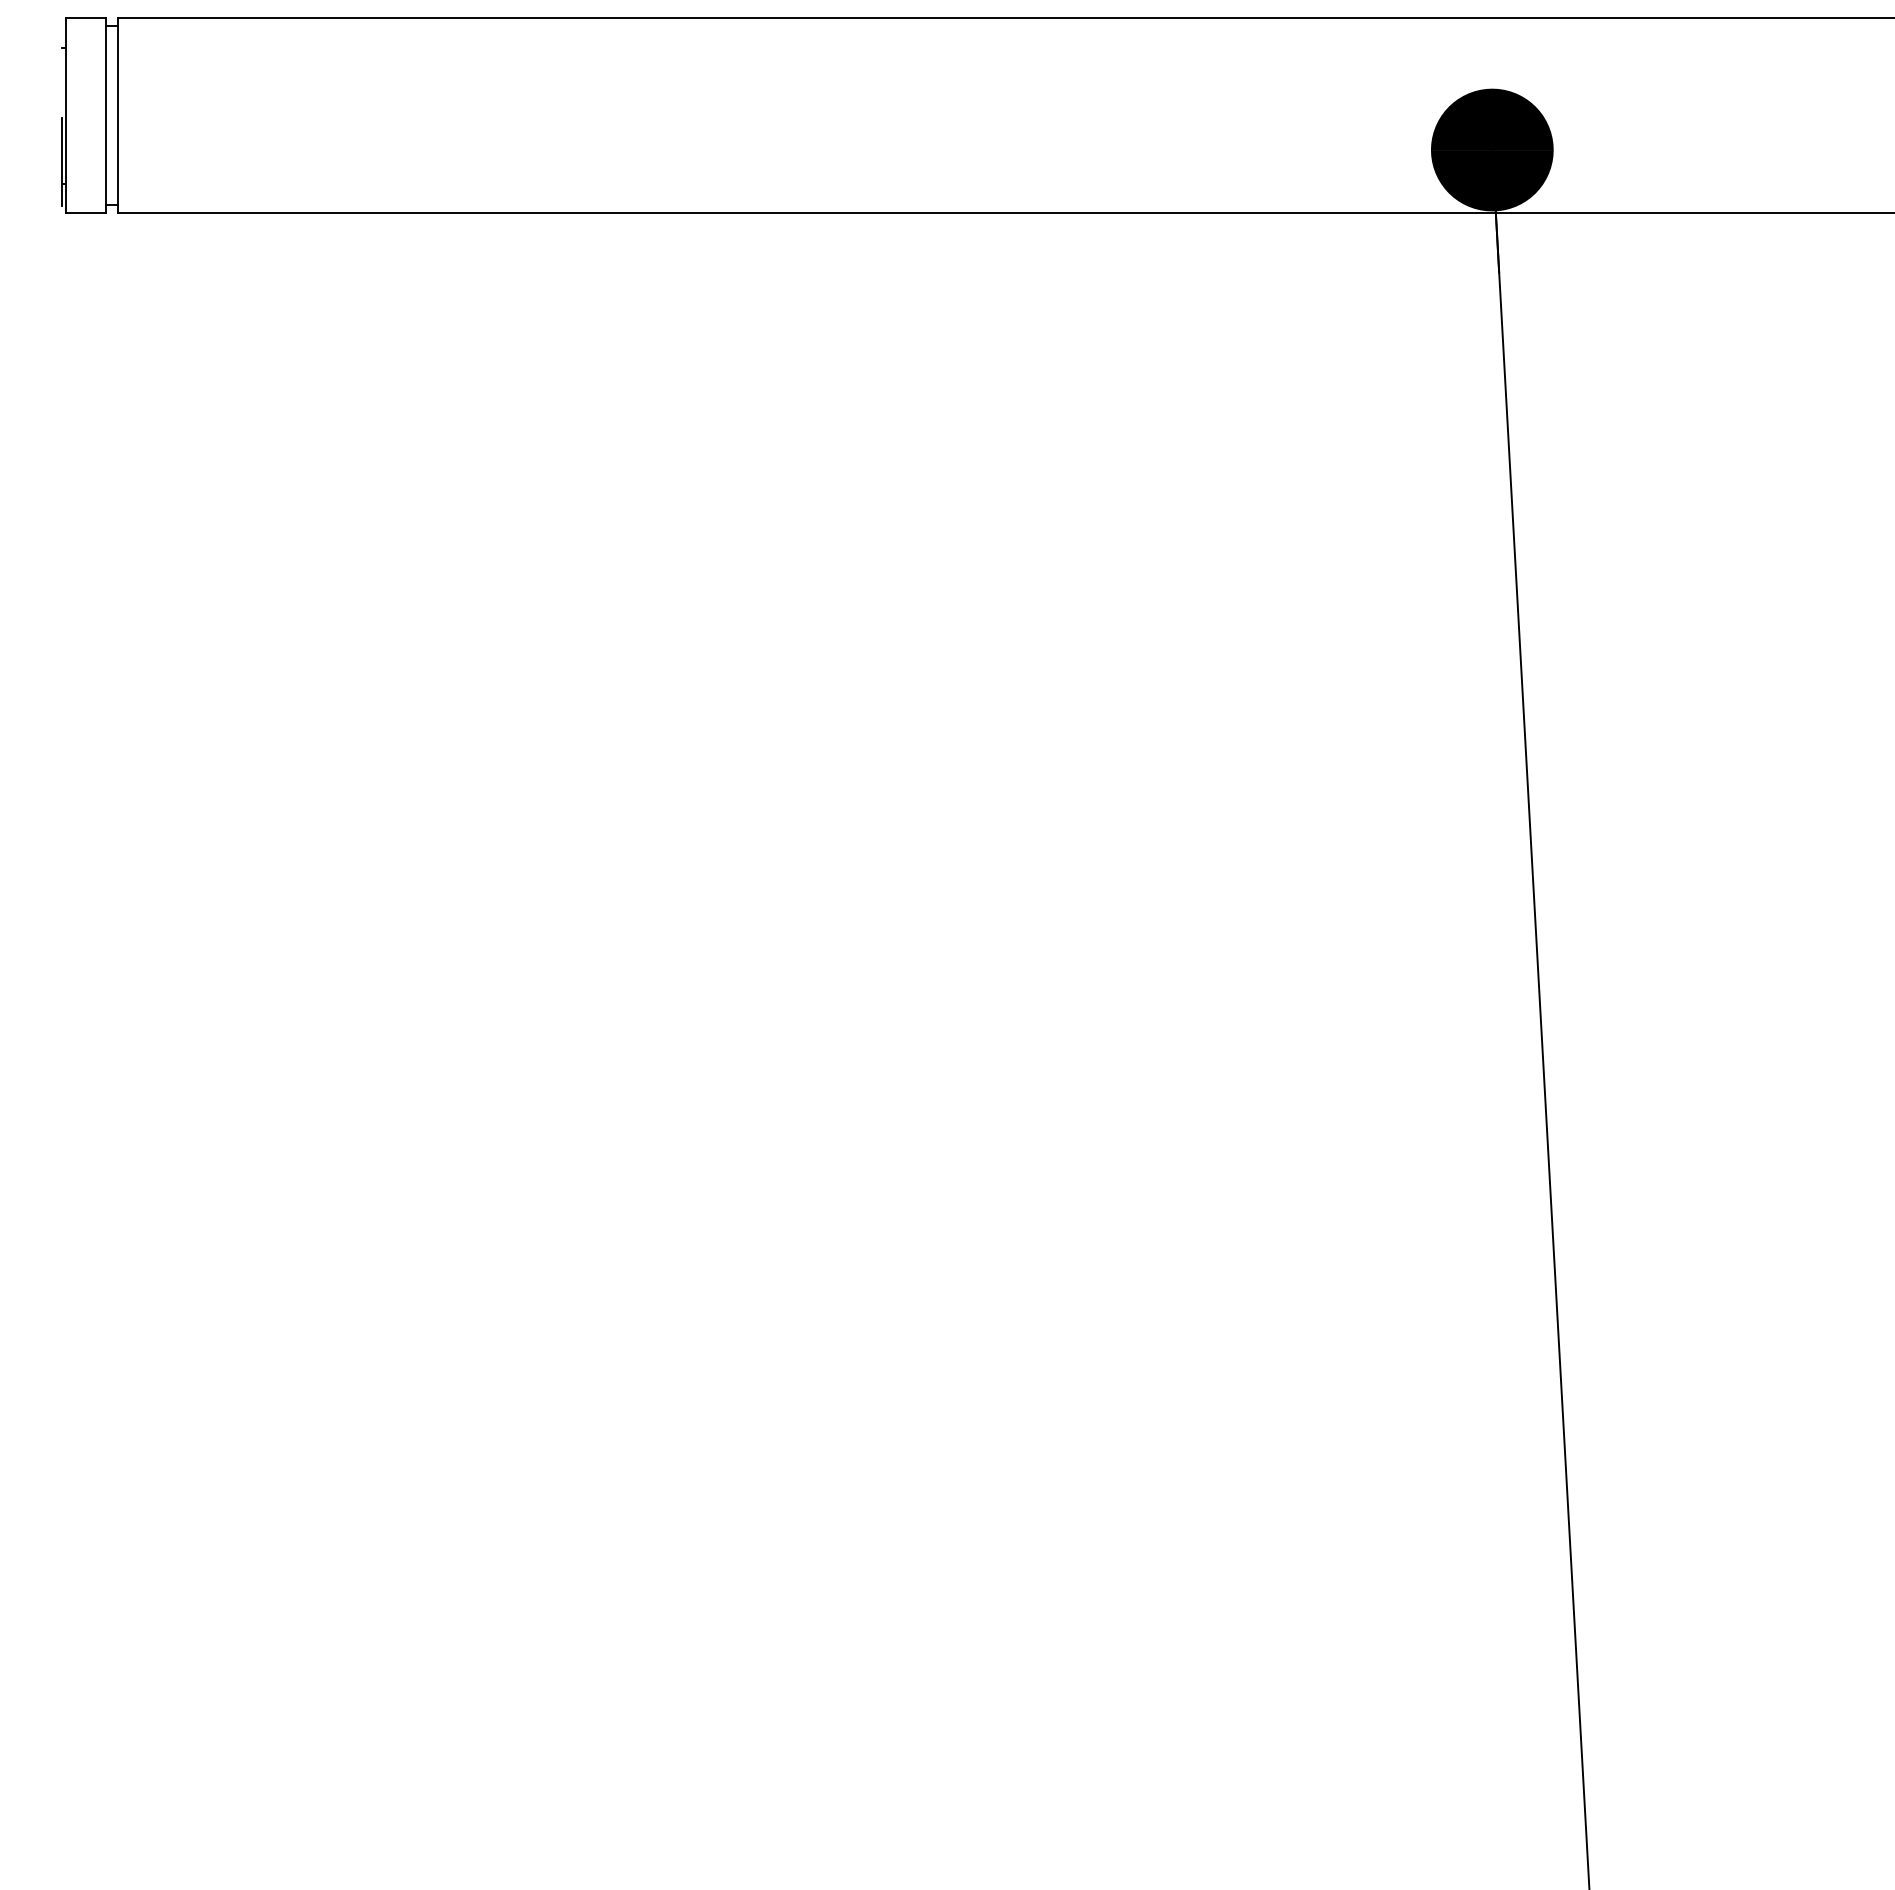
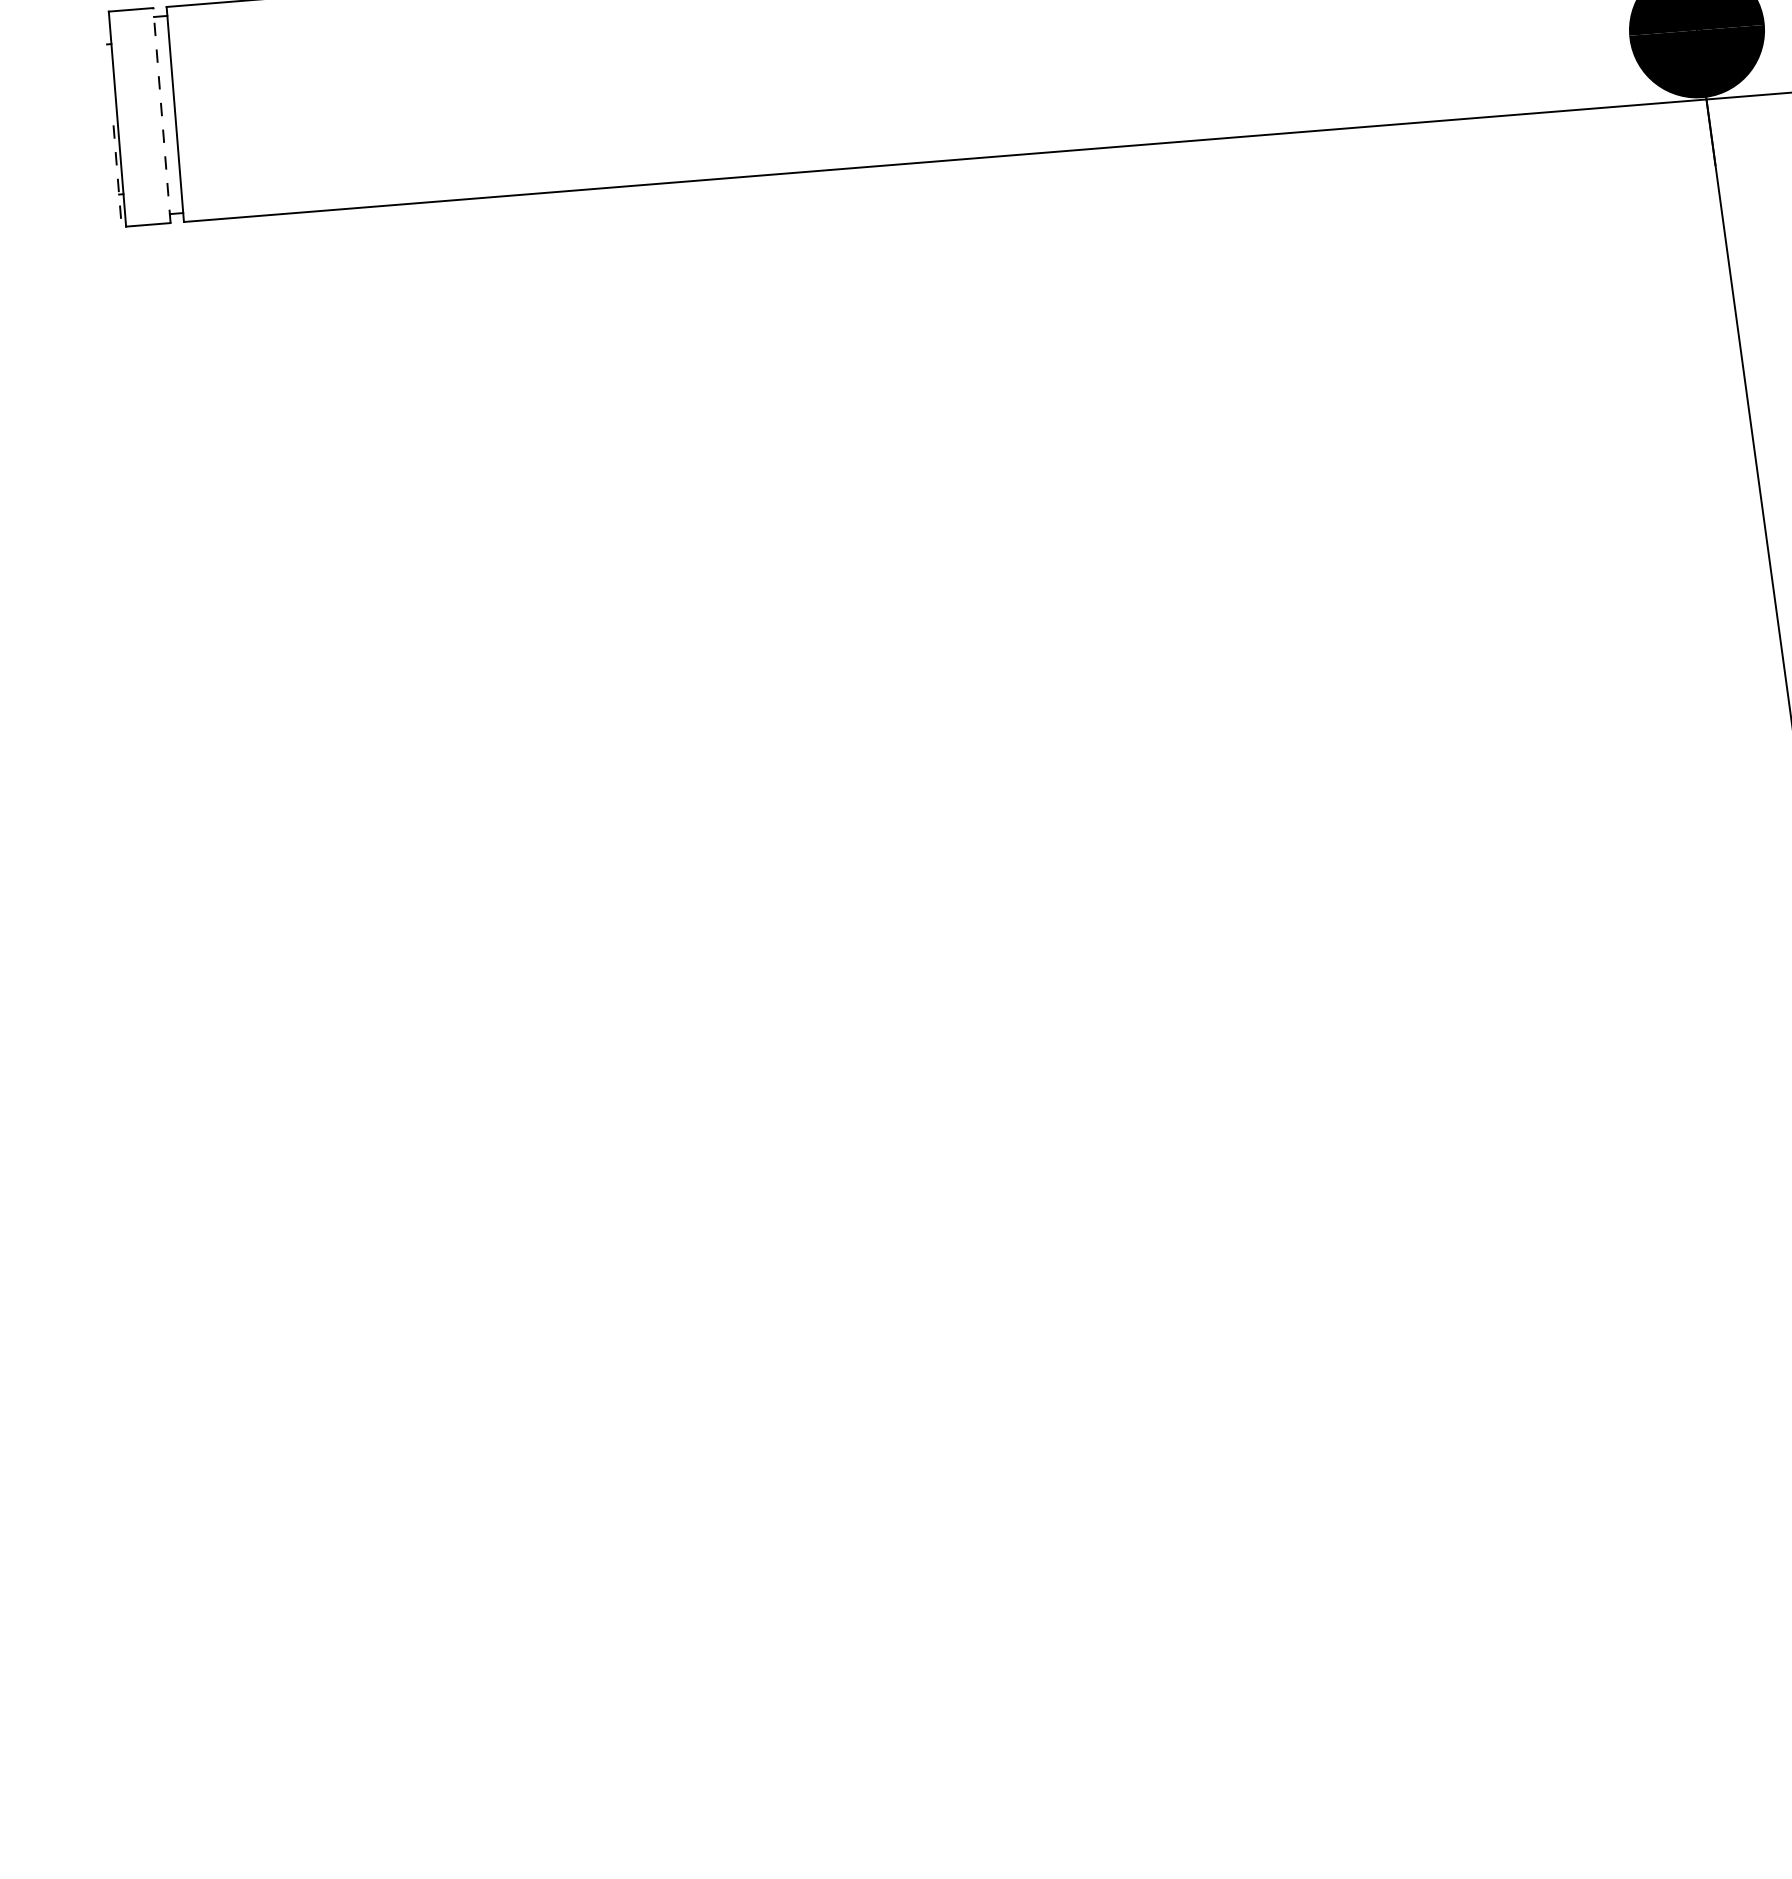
line: (105, 115) -> (161, 115), solid -> dashed
line: (61, 161) -> (116, 170), solid -> dashed

